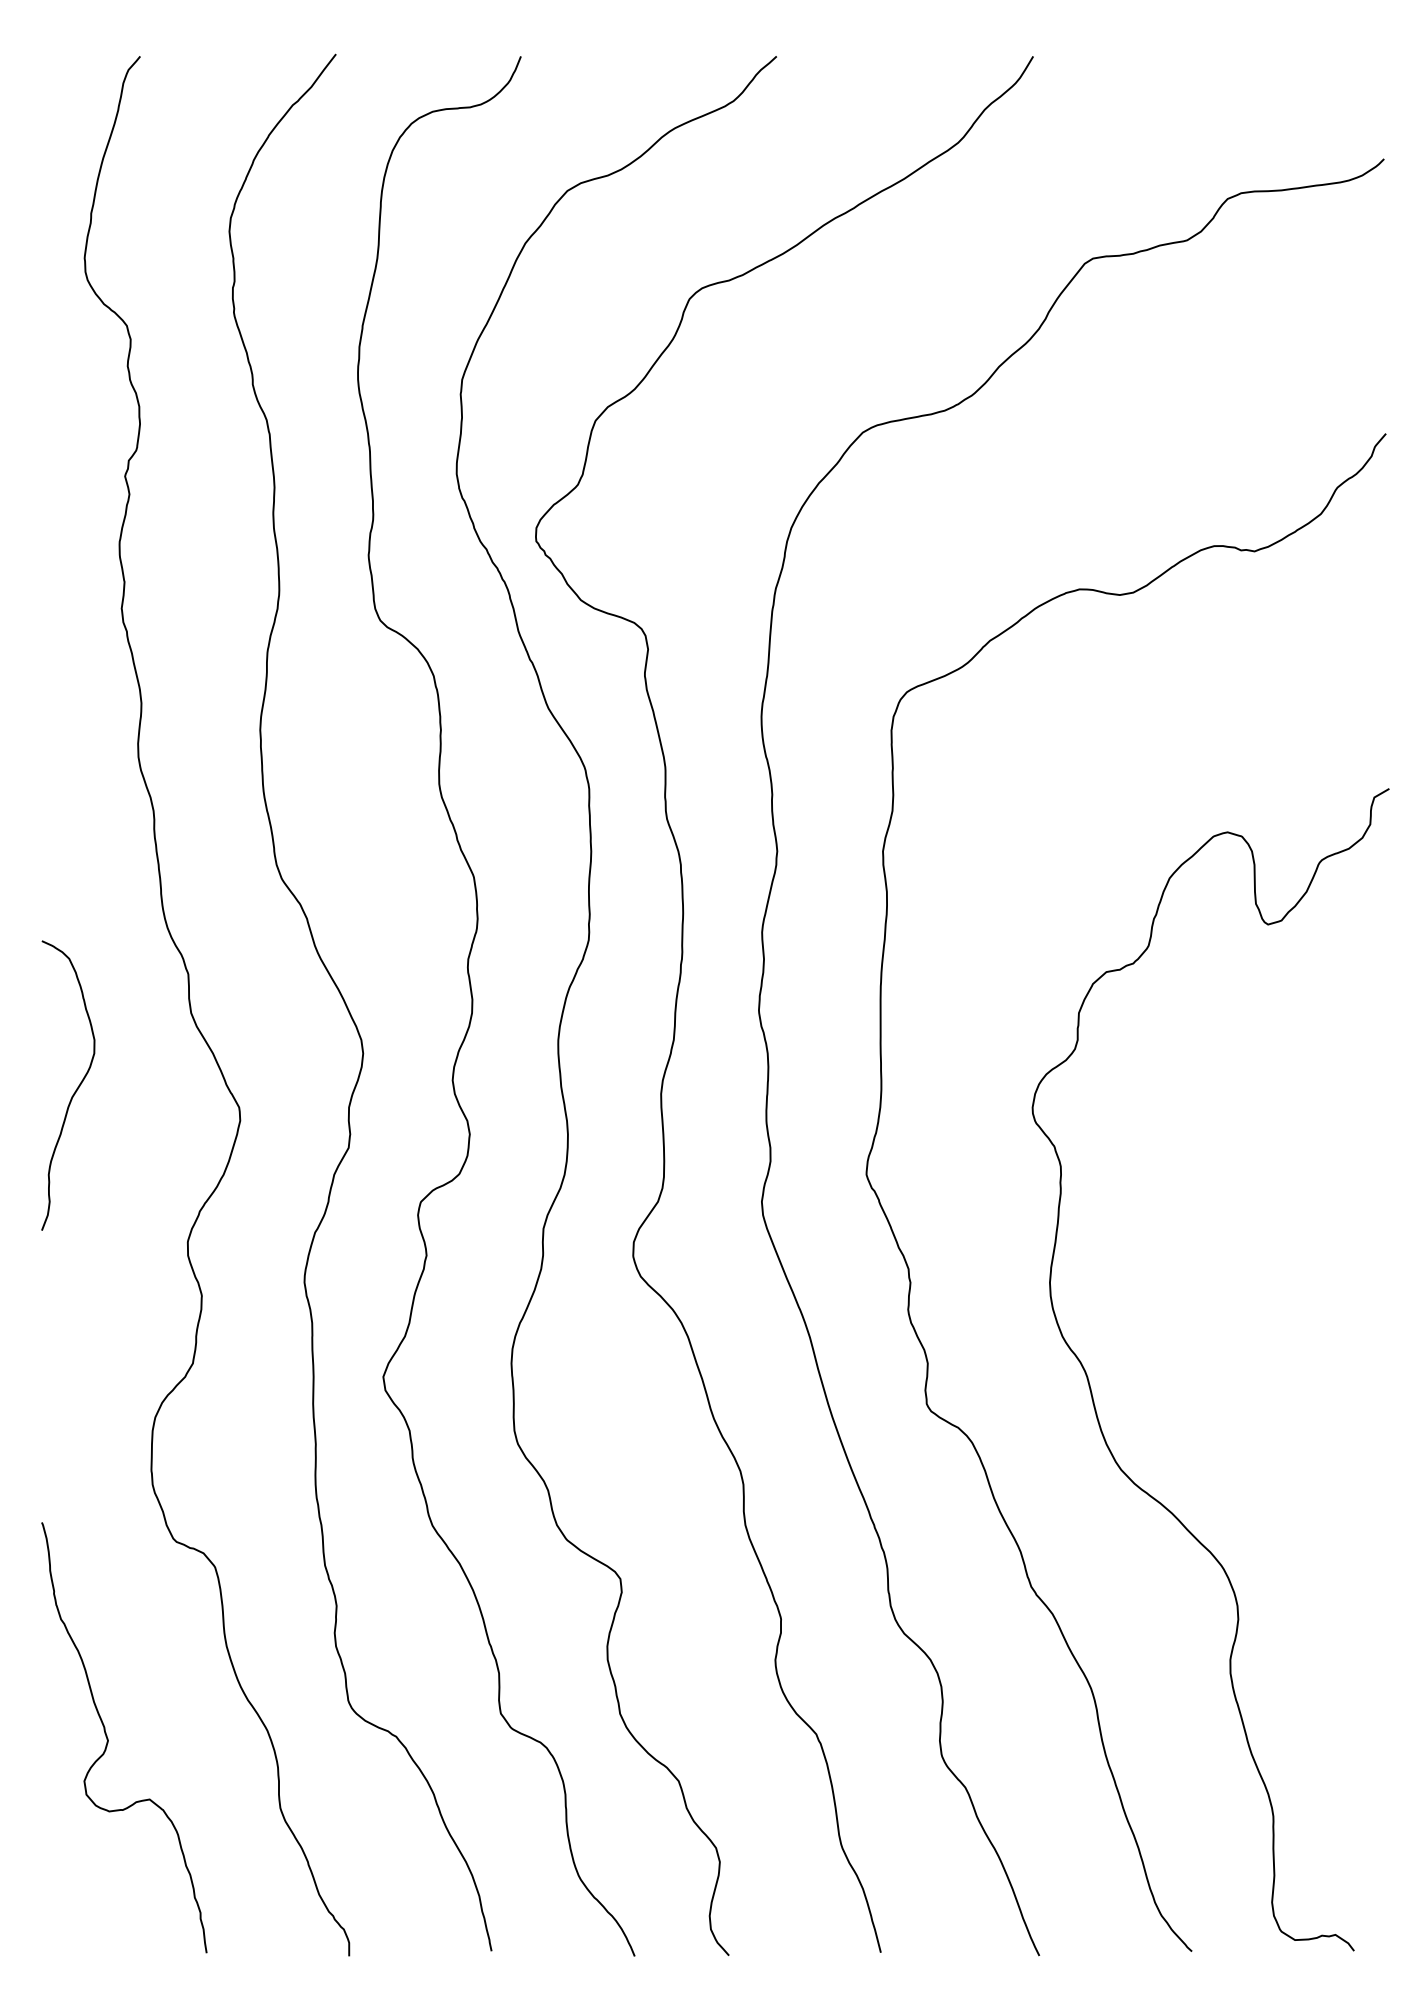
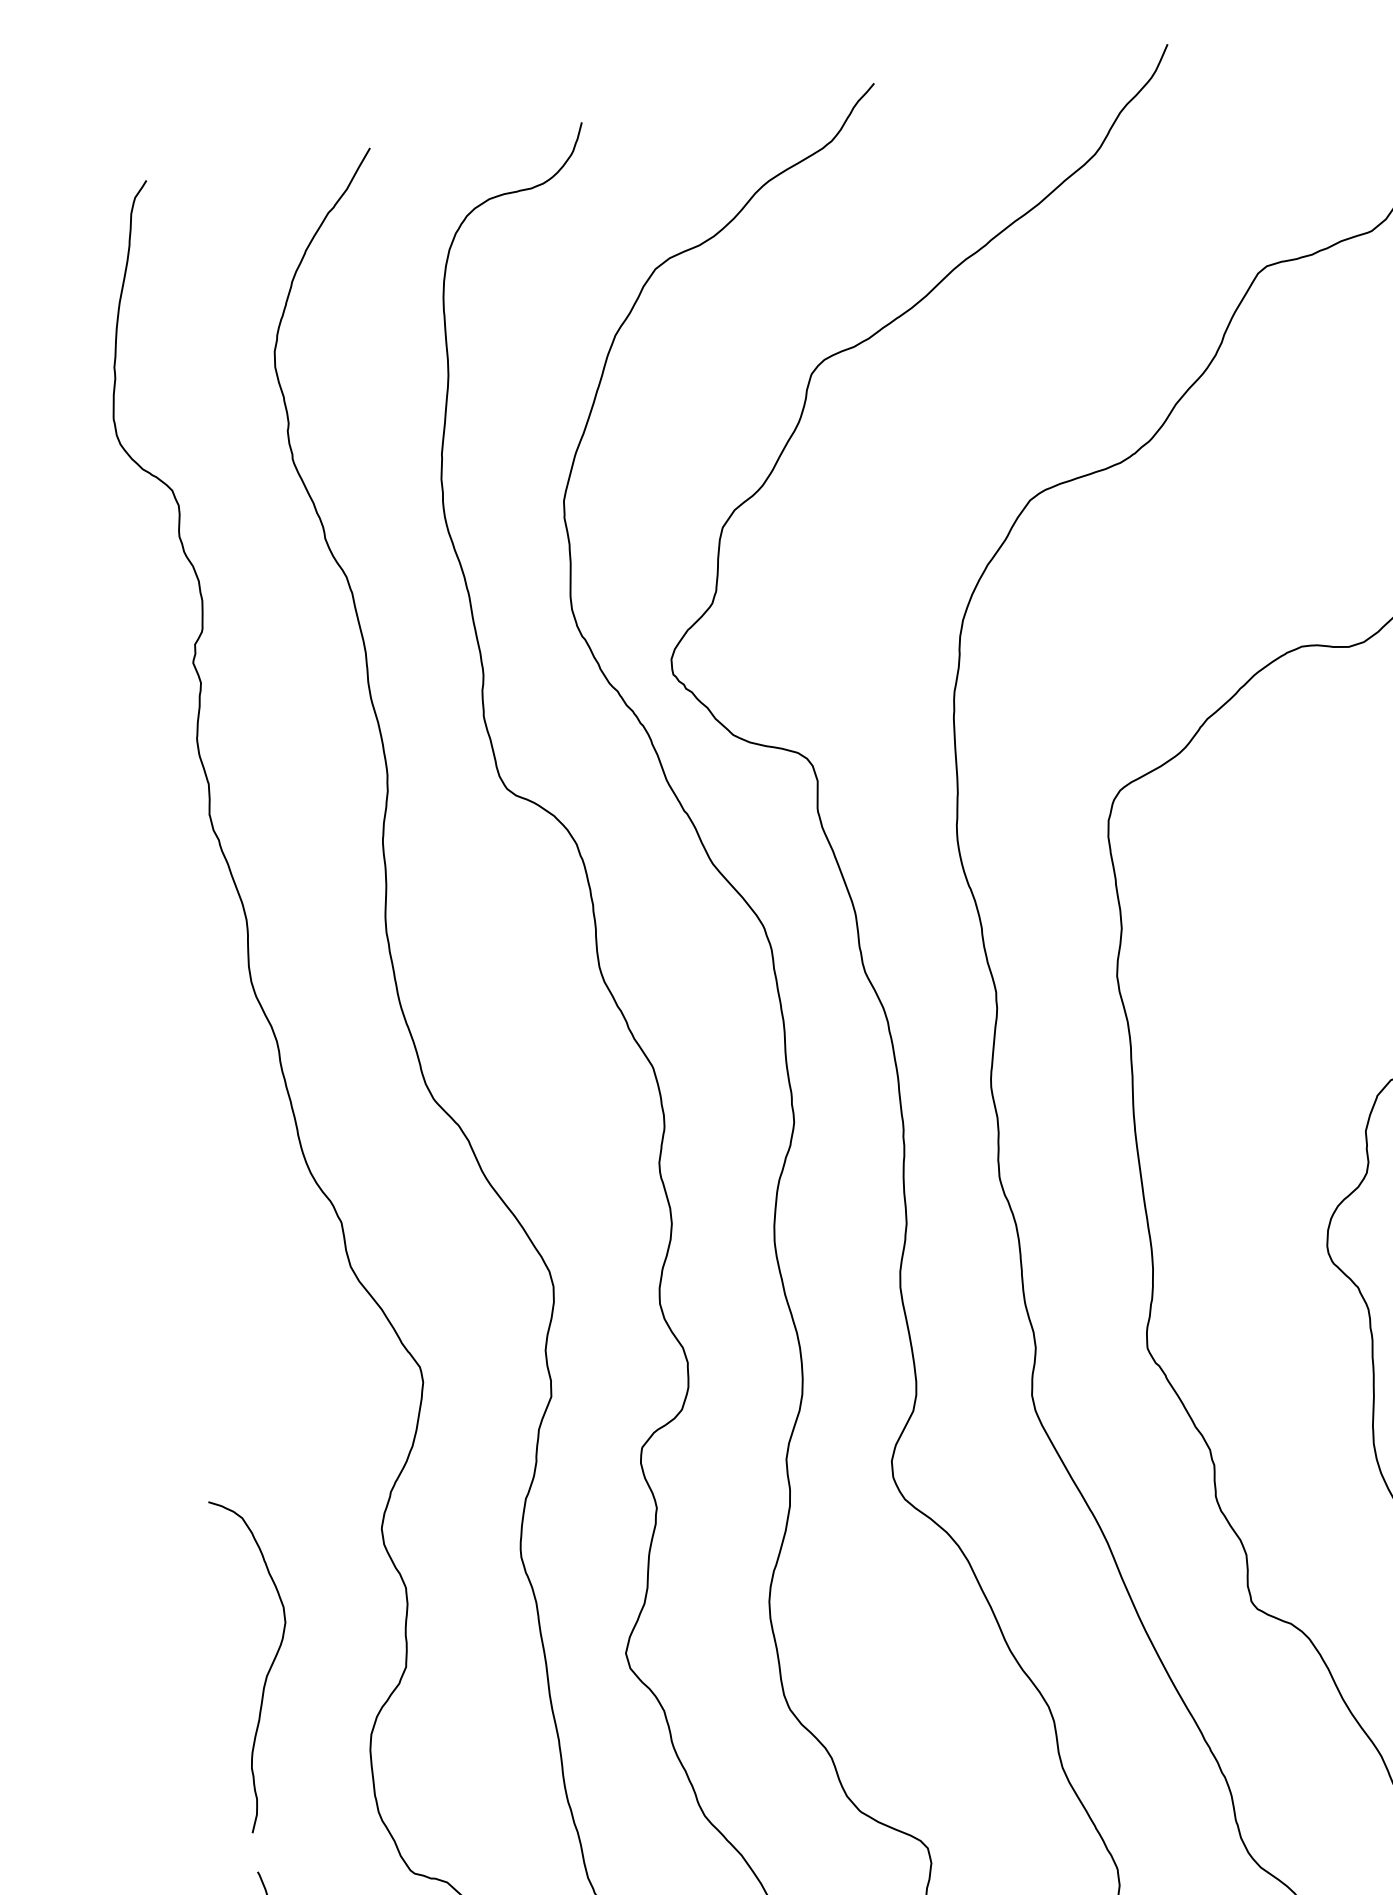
curve: (74, 1091) -> (268, 1669), moved

